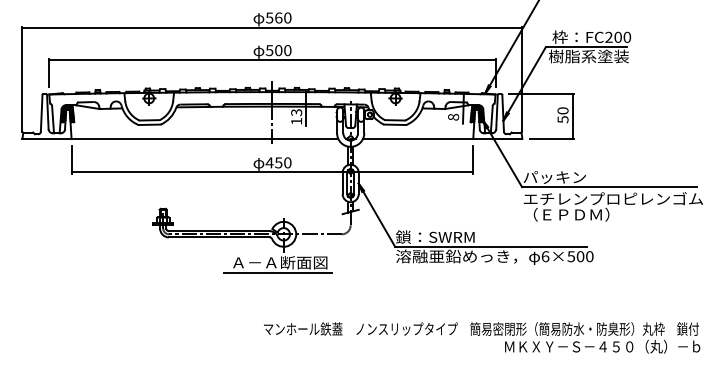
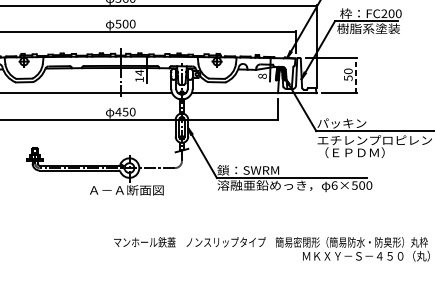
text: (296, 112) -> (139, 72), 13 -> 14
line: (572, 115) -> (355, 74), solid -> dashed
line: (277, 273) -> (124, 198), removed

